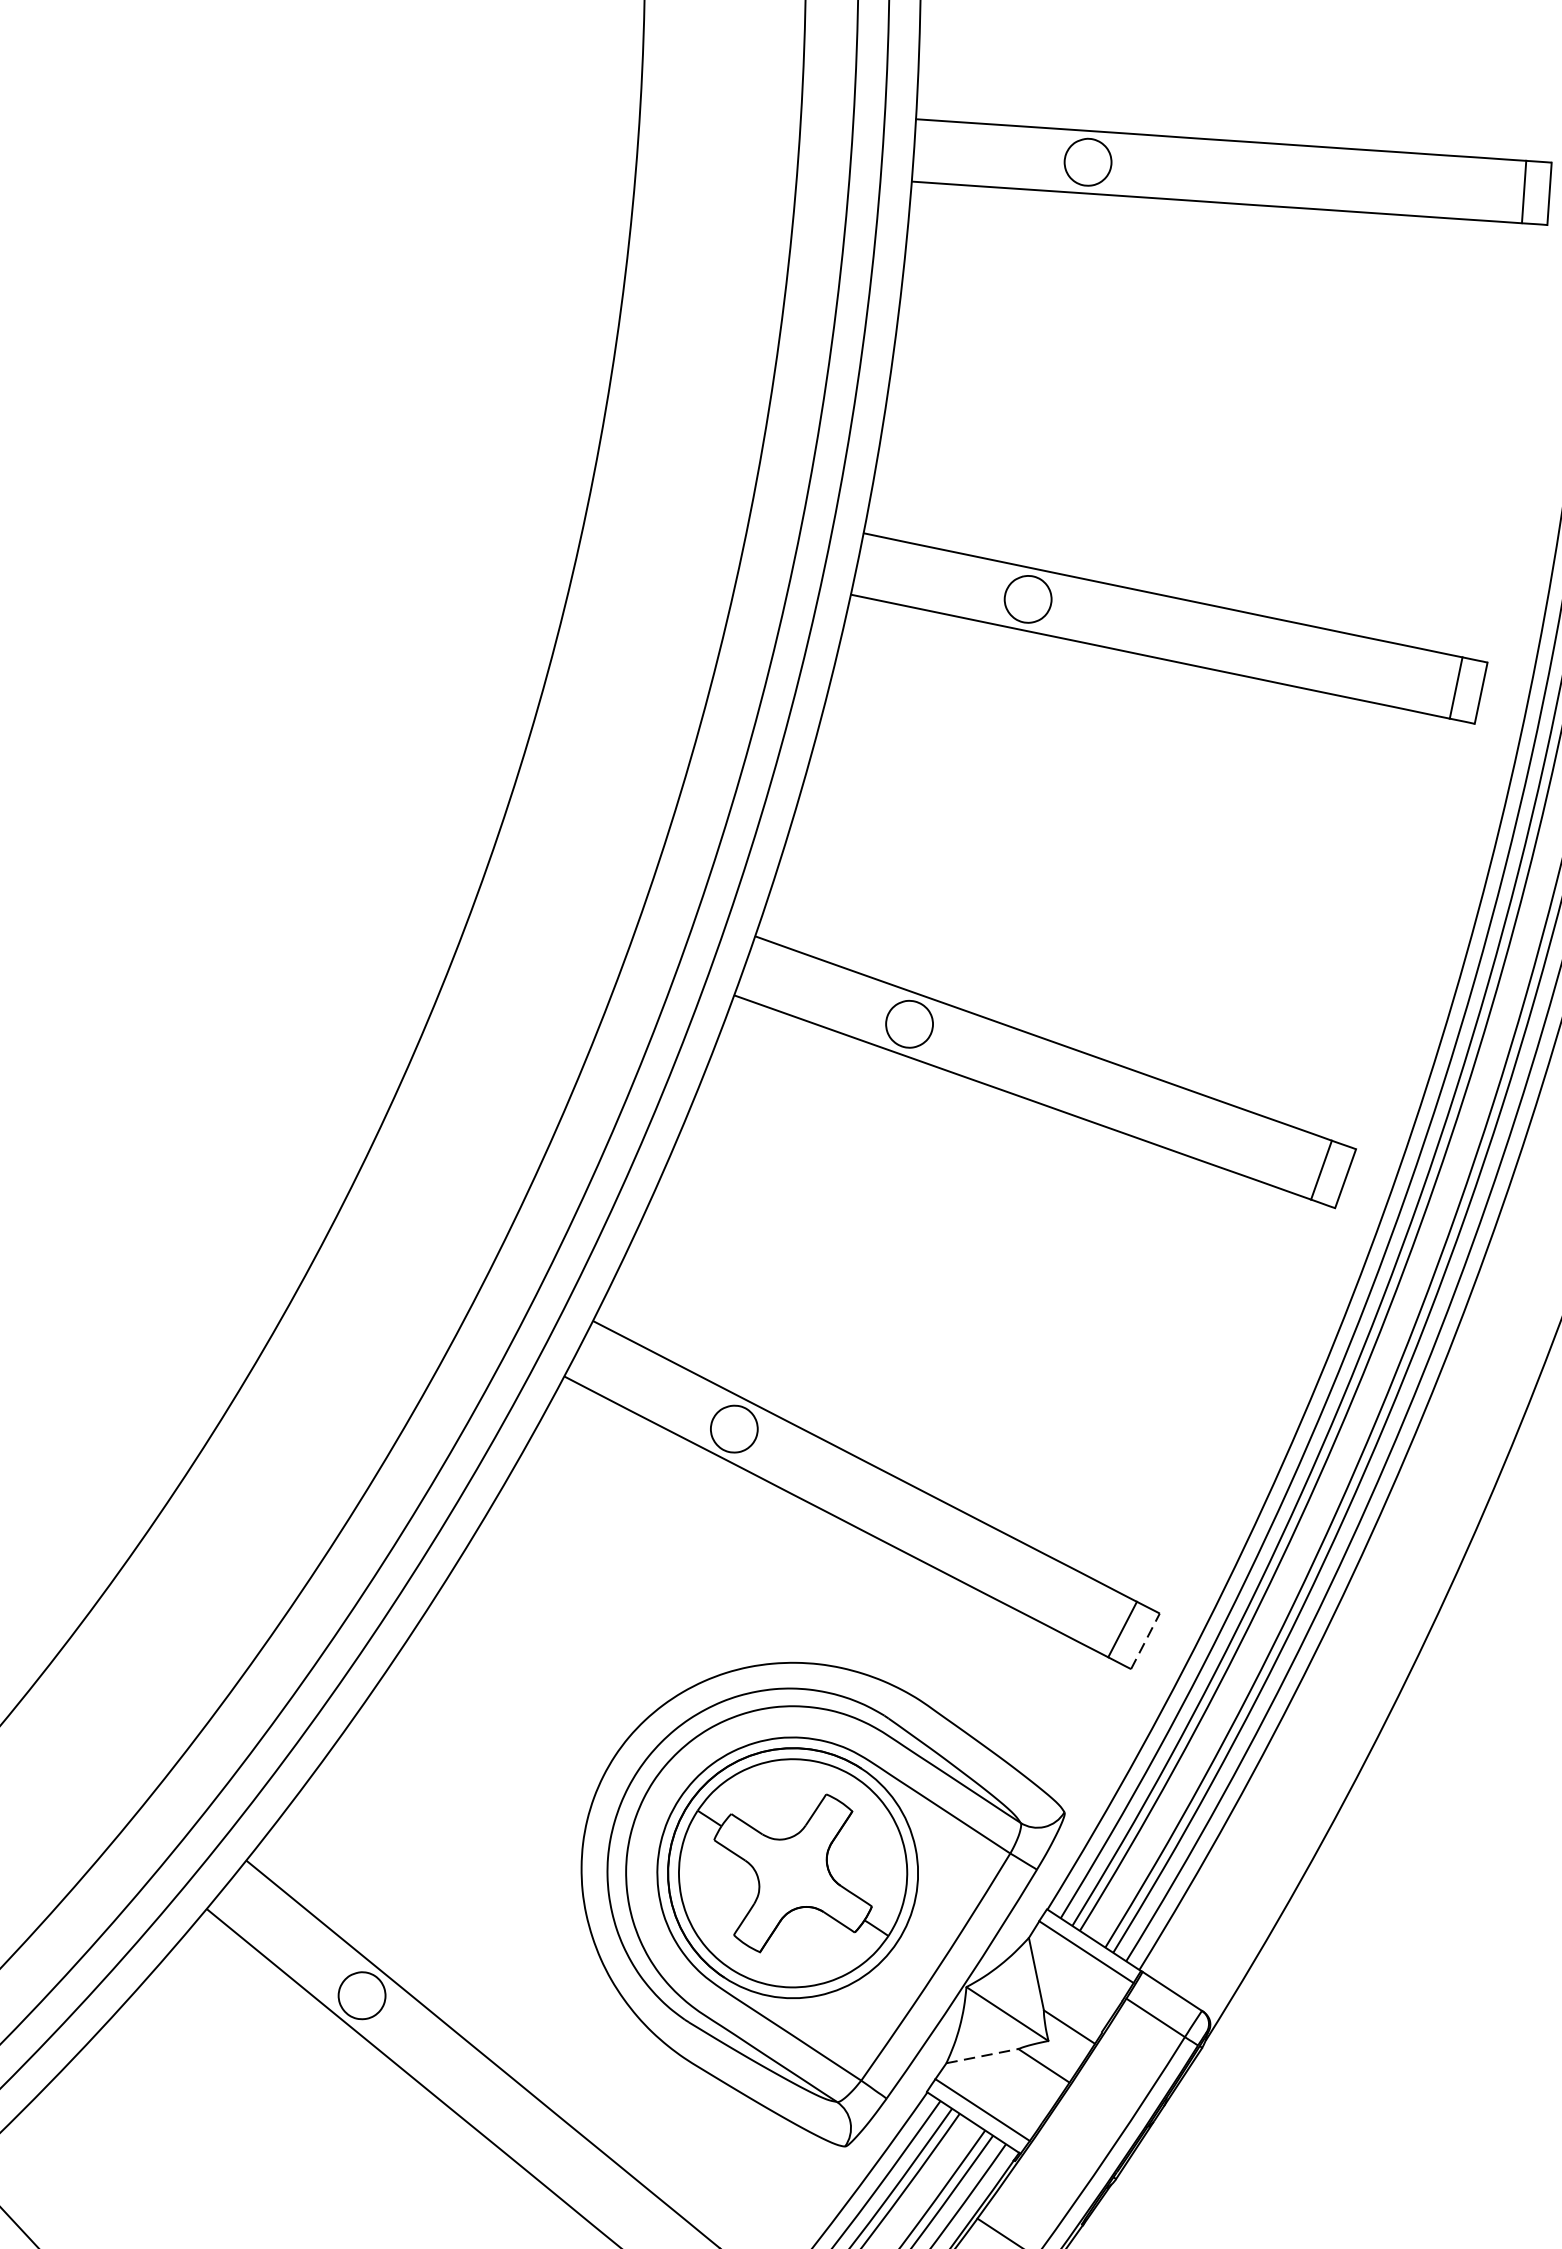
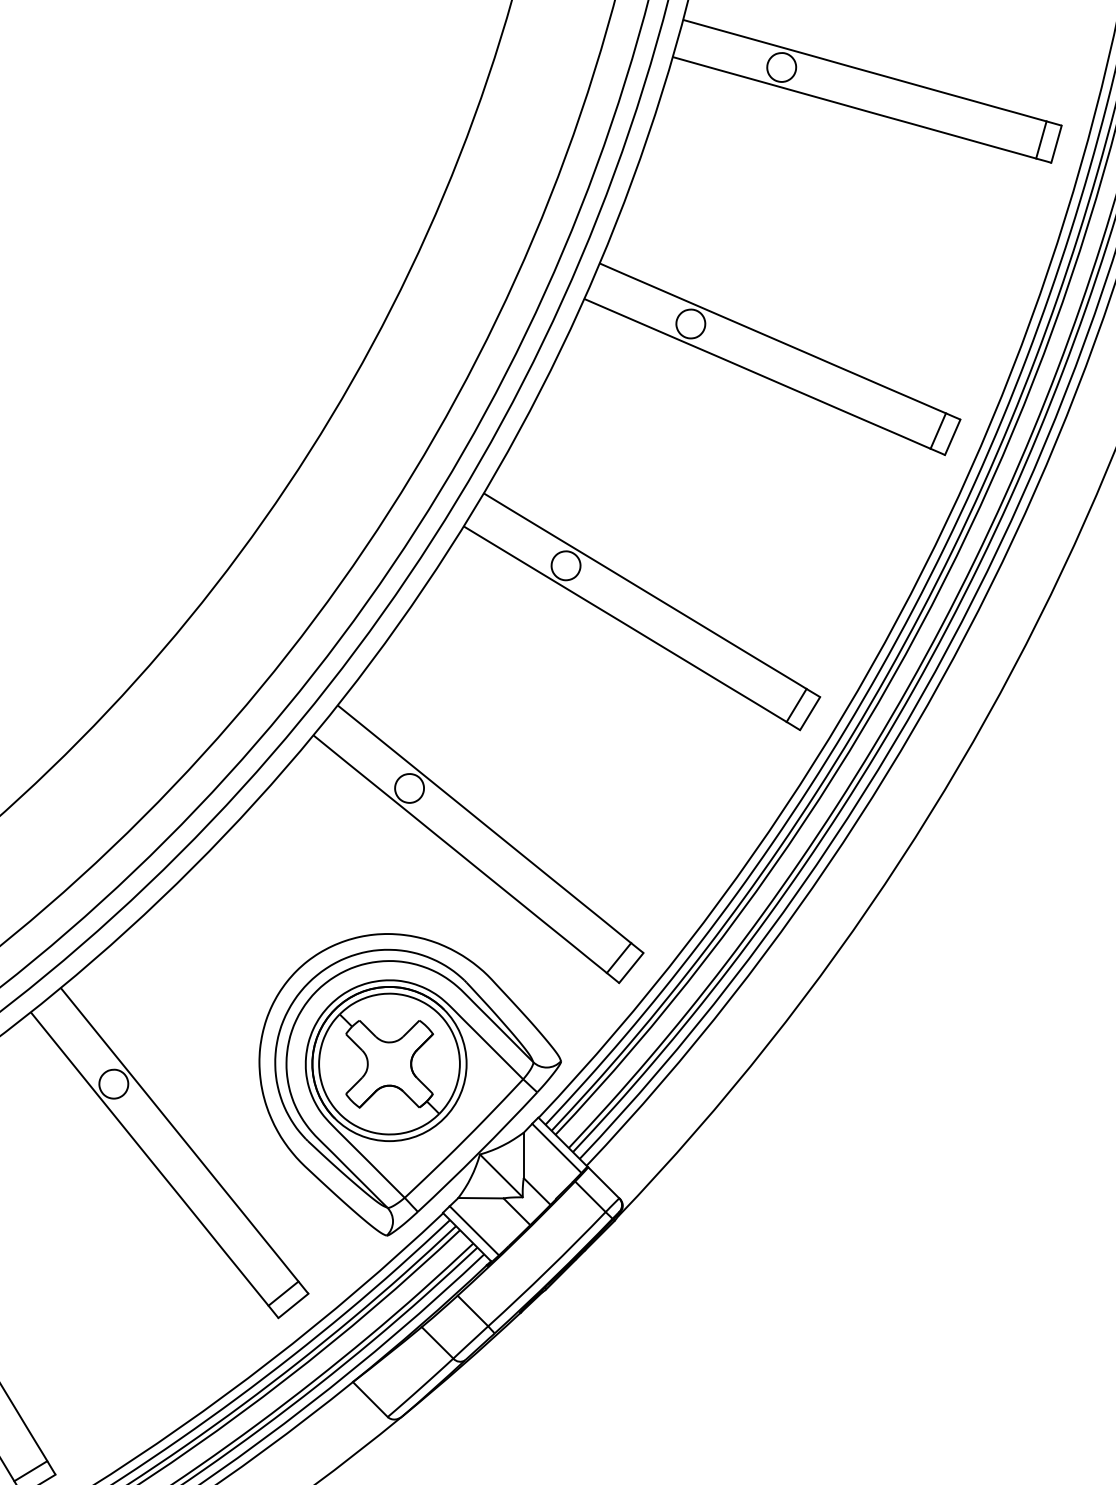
line: (1145, 1640) -> (631, 967), dashed -> solid
line: (983, 2056) -> (481, 1198), dashed -> solid

